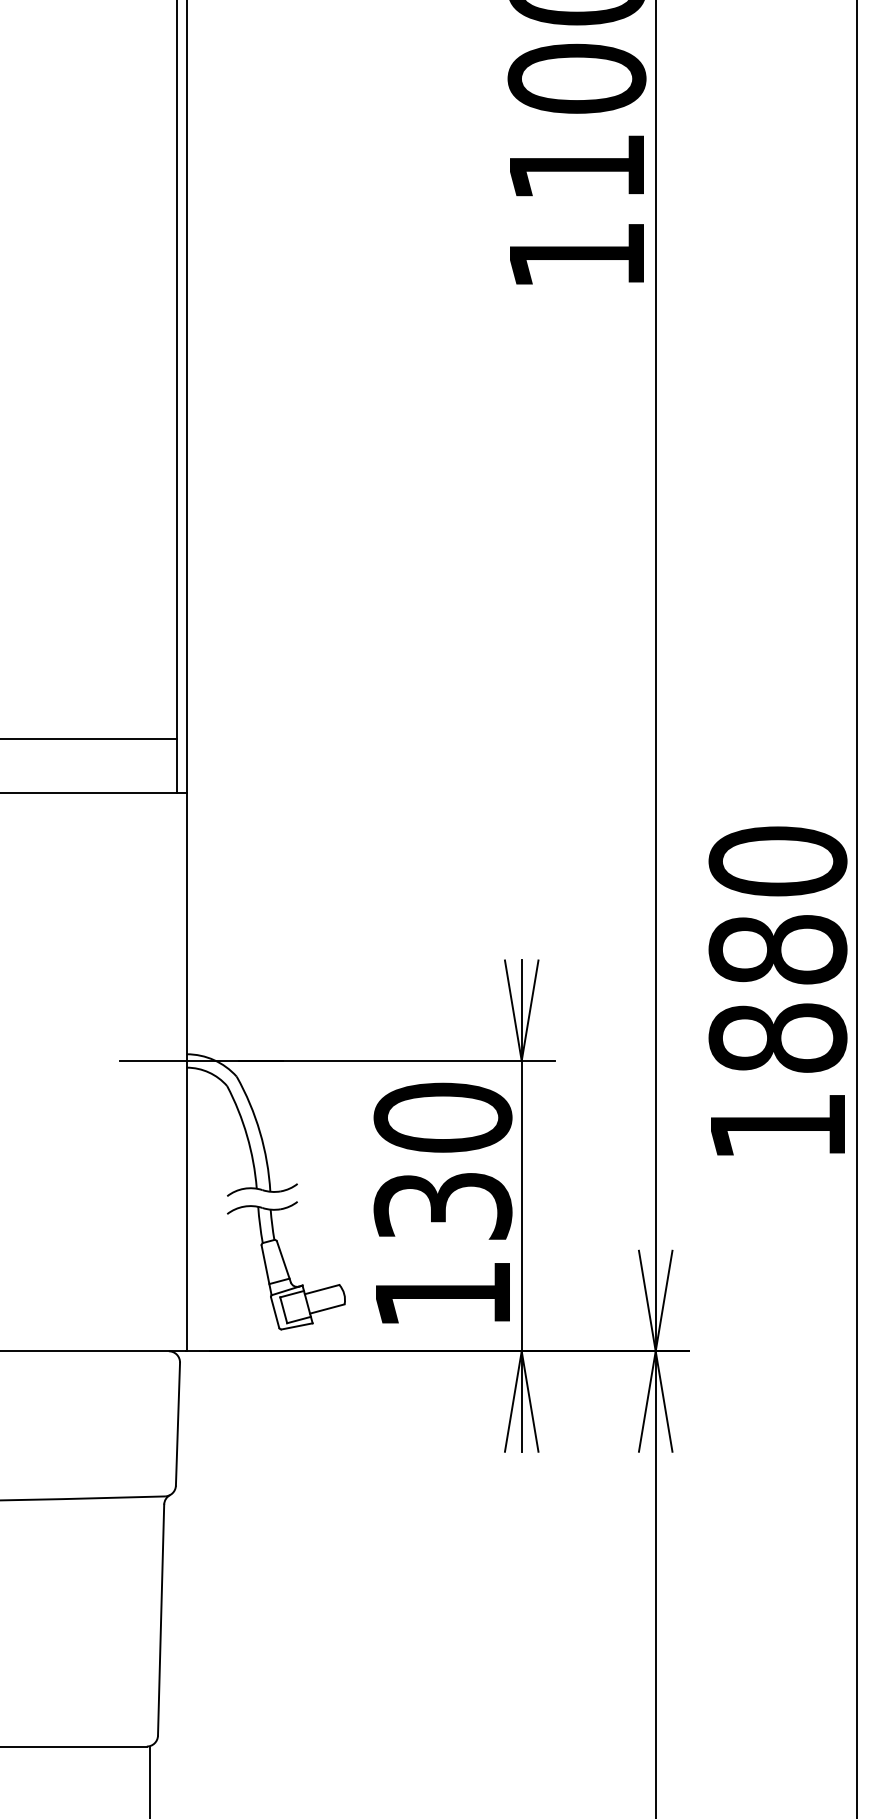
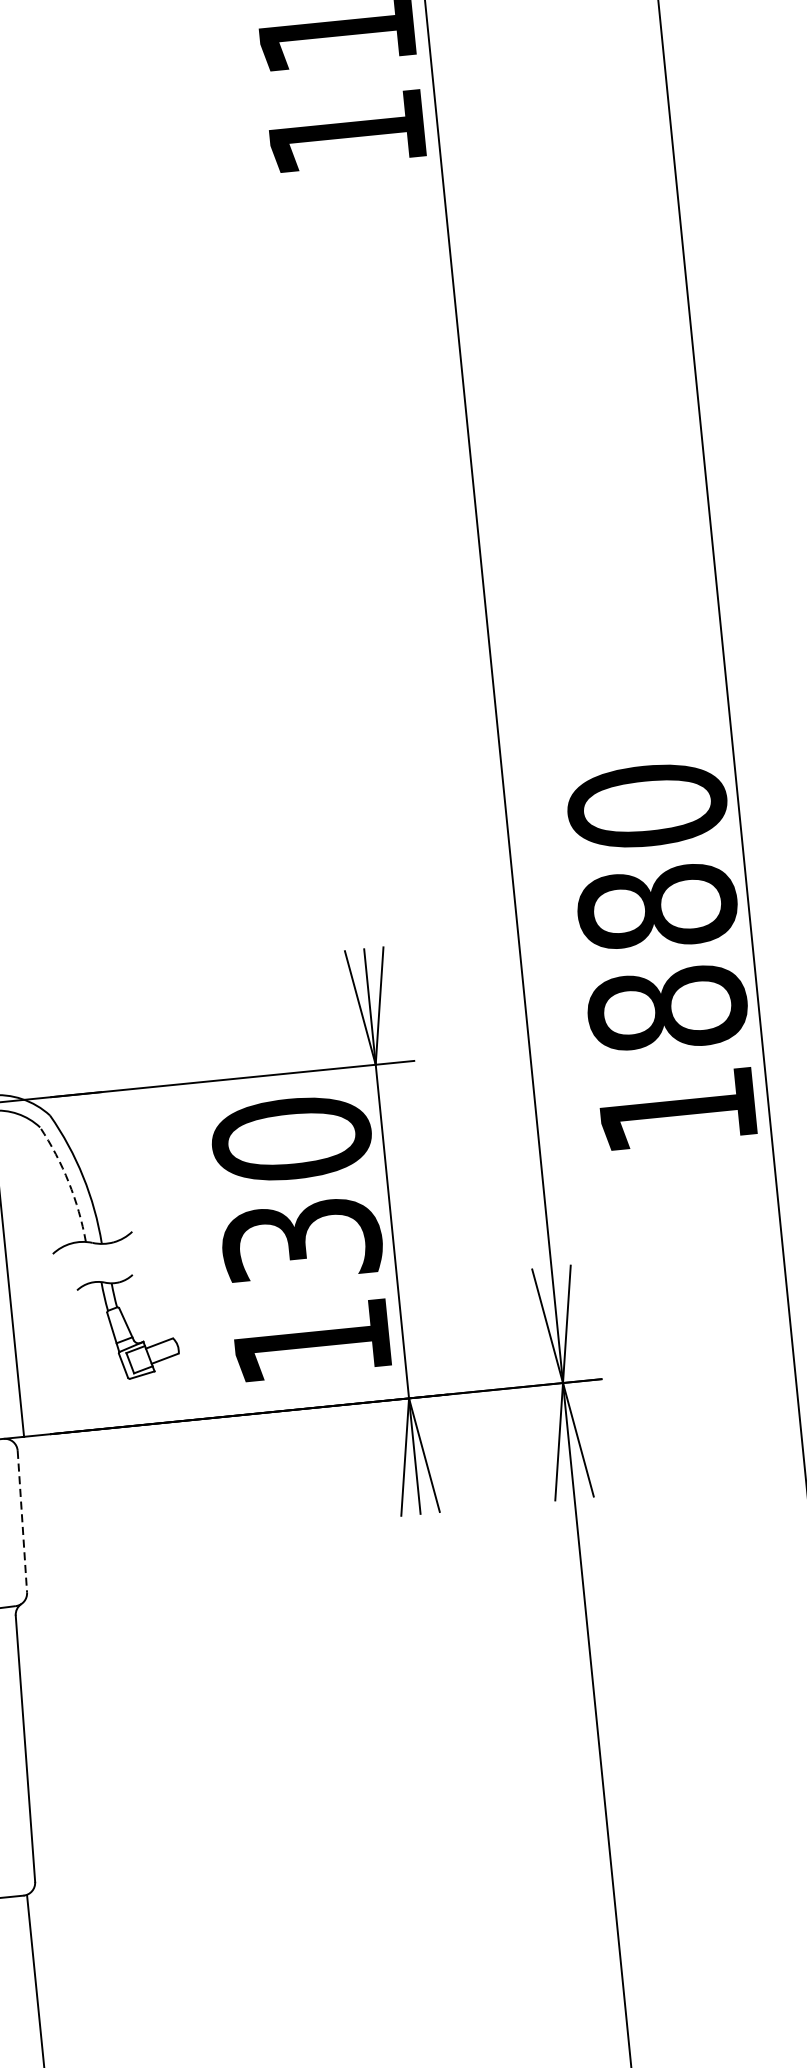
arc: (247, 1135) -> (69, 1181), solid -> dashed
part: (286, 1265) -> (128, 1326), size x0.7
line: (177, 1424) -> (21, 1522), solid -> dashed

